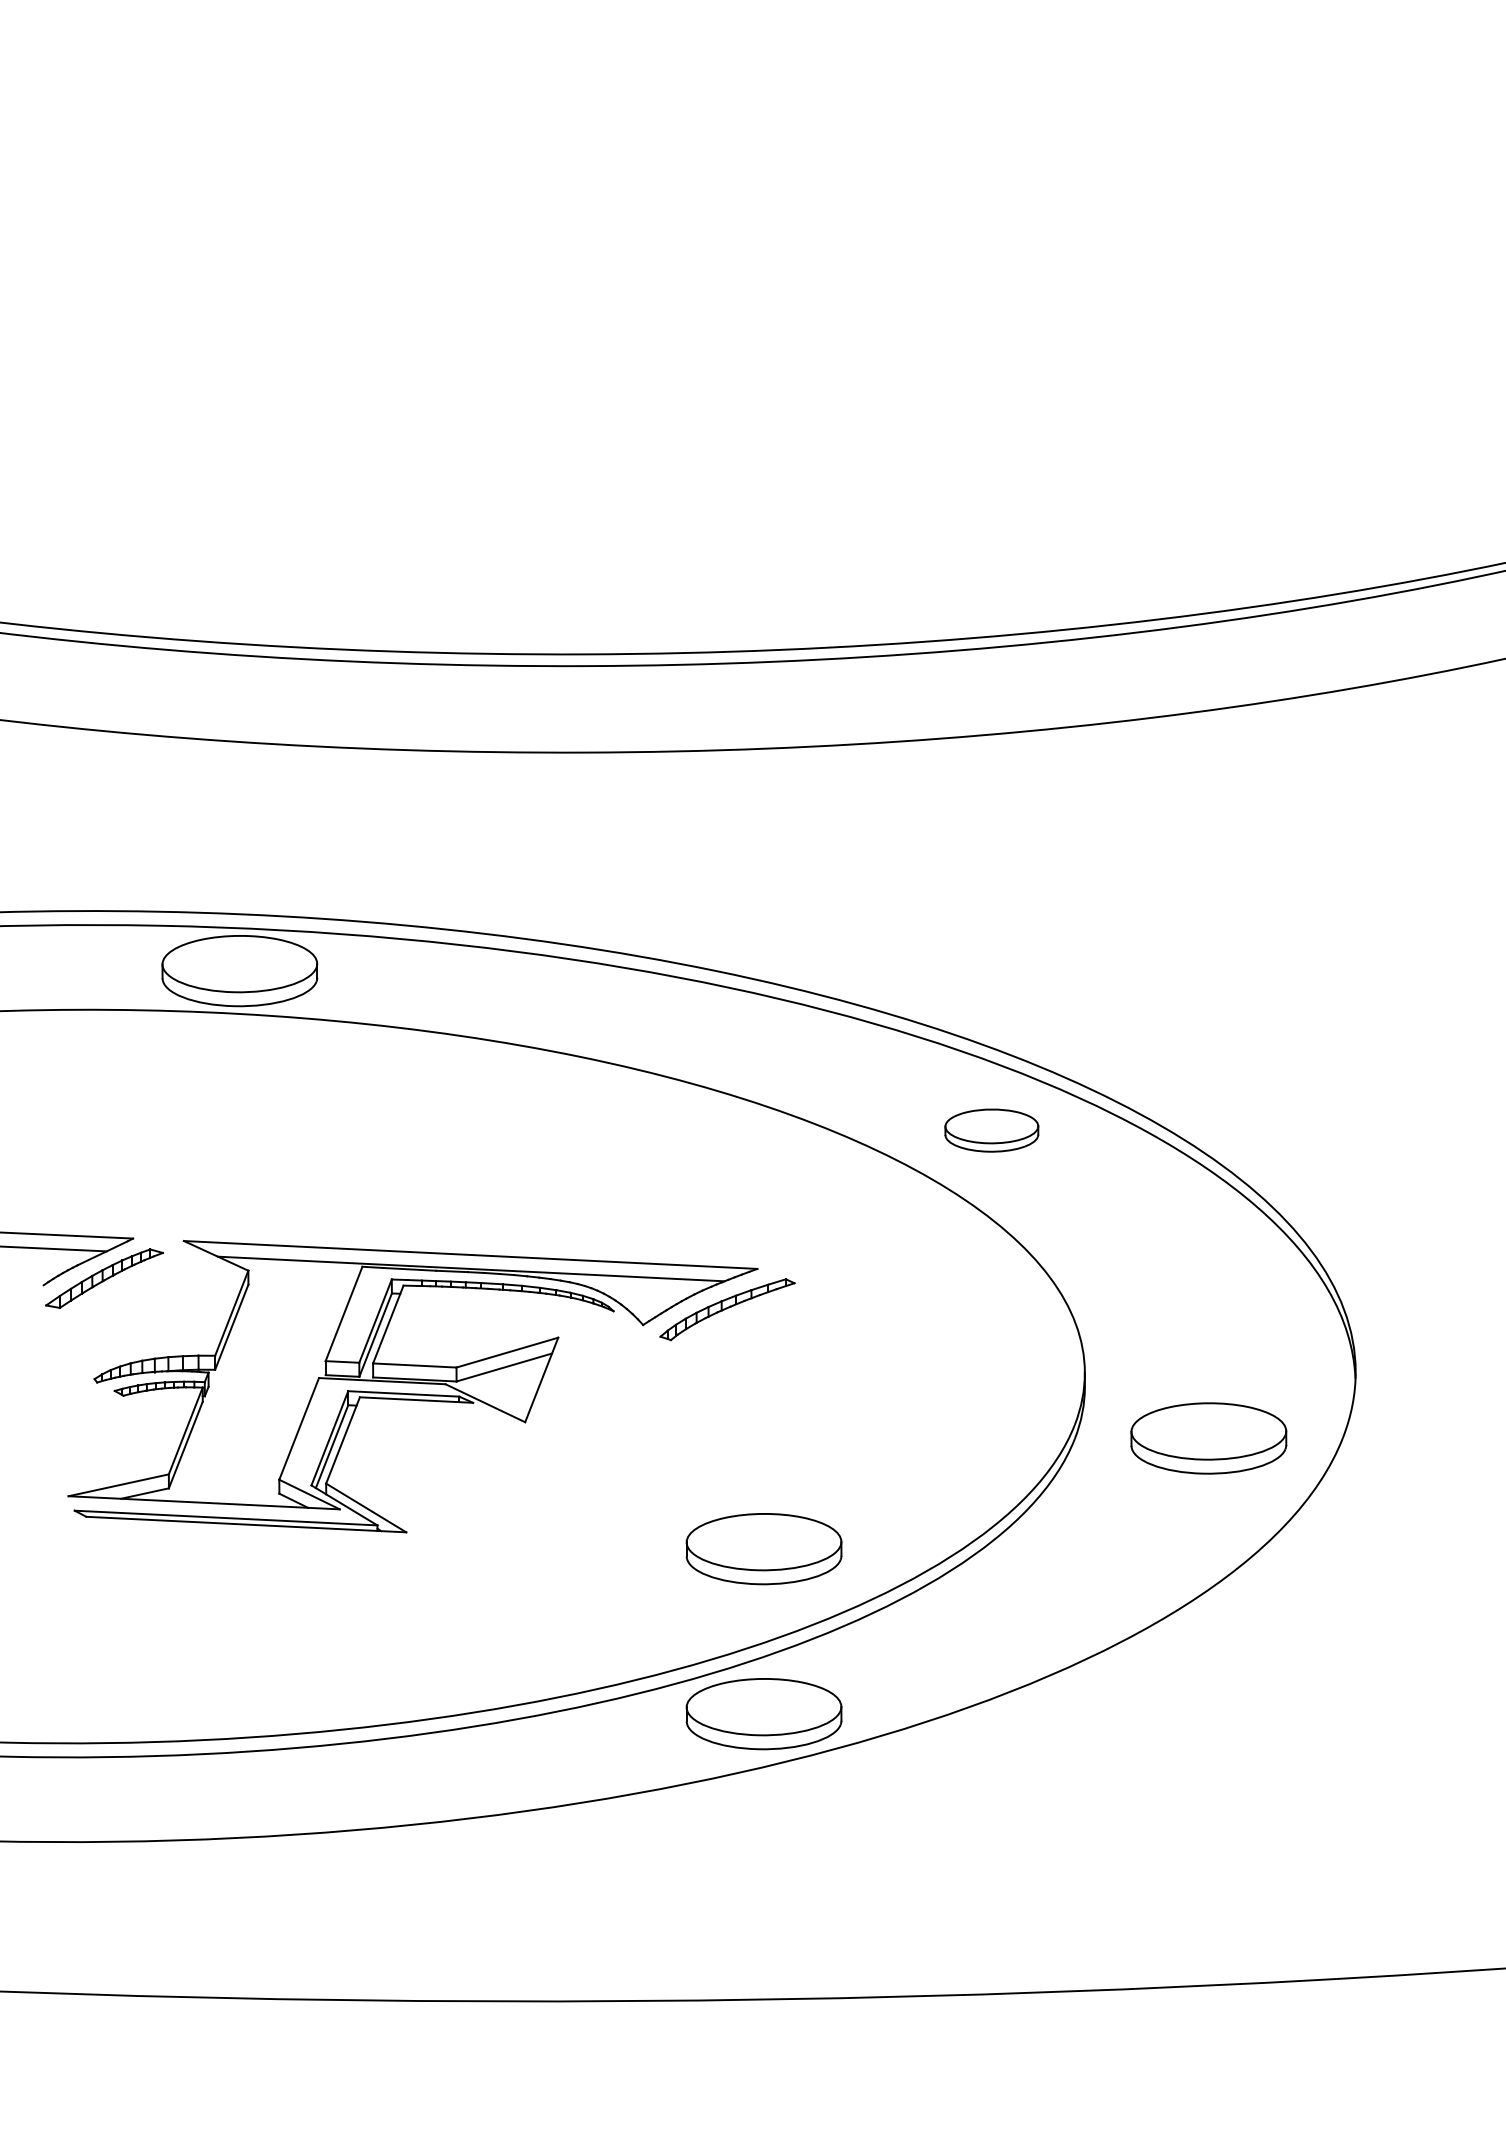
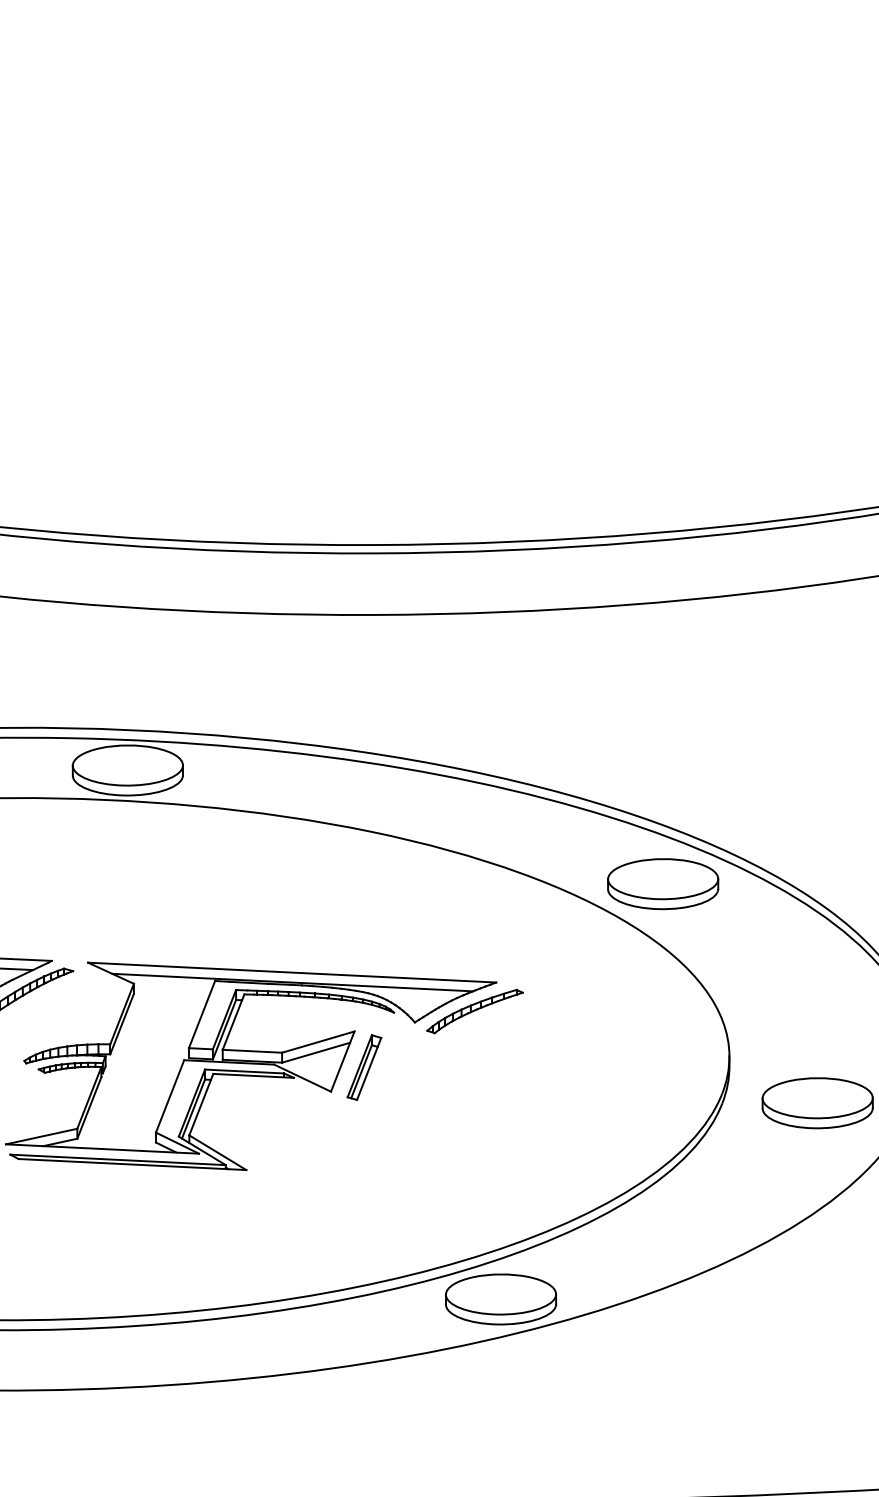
part: (991, 1130) -> (662, 883), size x1.67
part: (571, 1387) -> (363, 1066), added
part: (763, 1549) -> (500, 1182), removed

